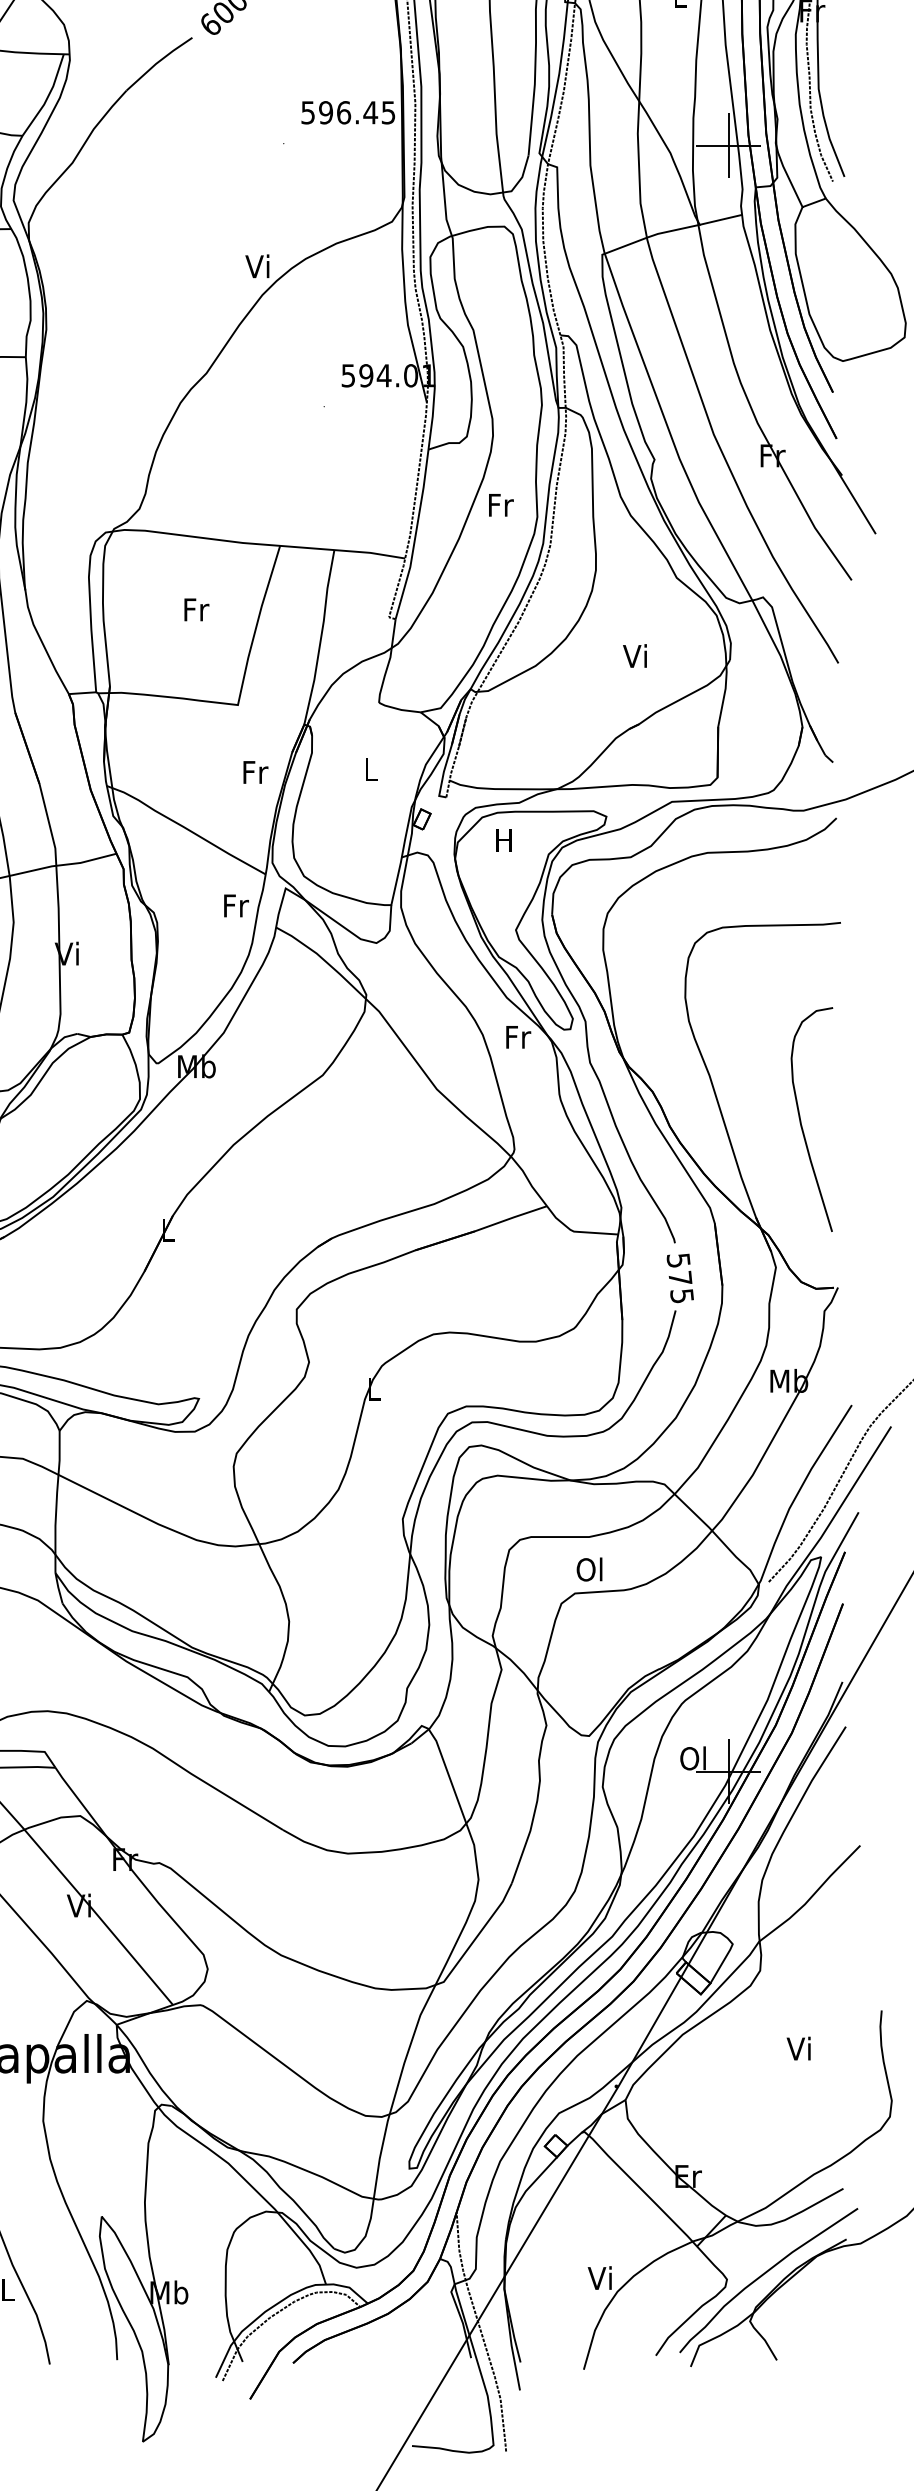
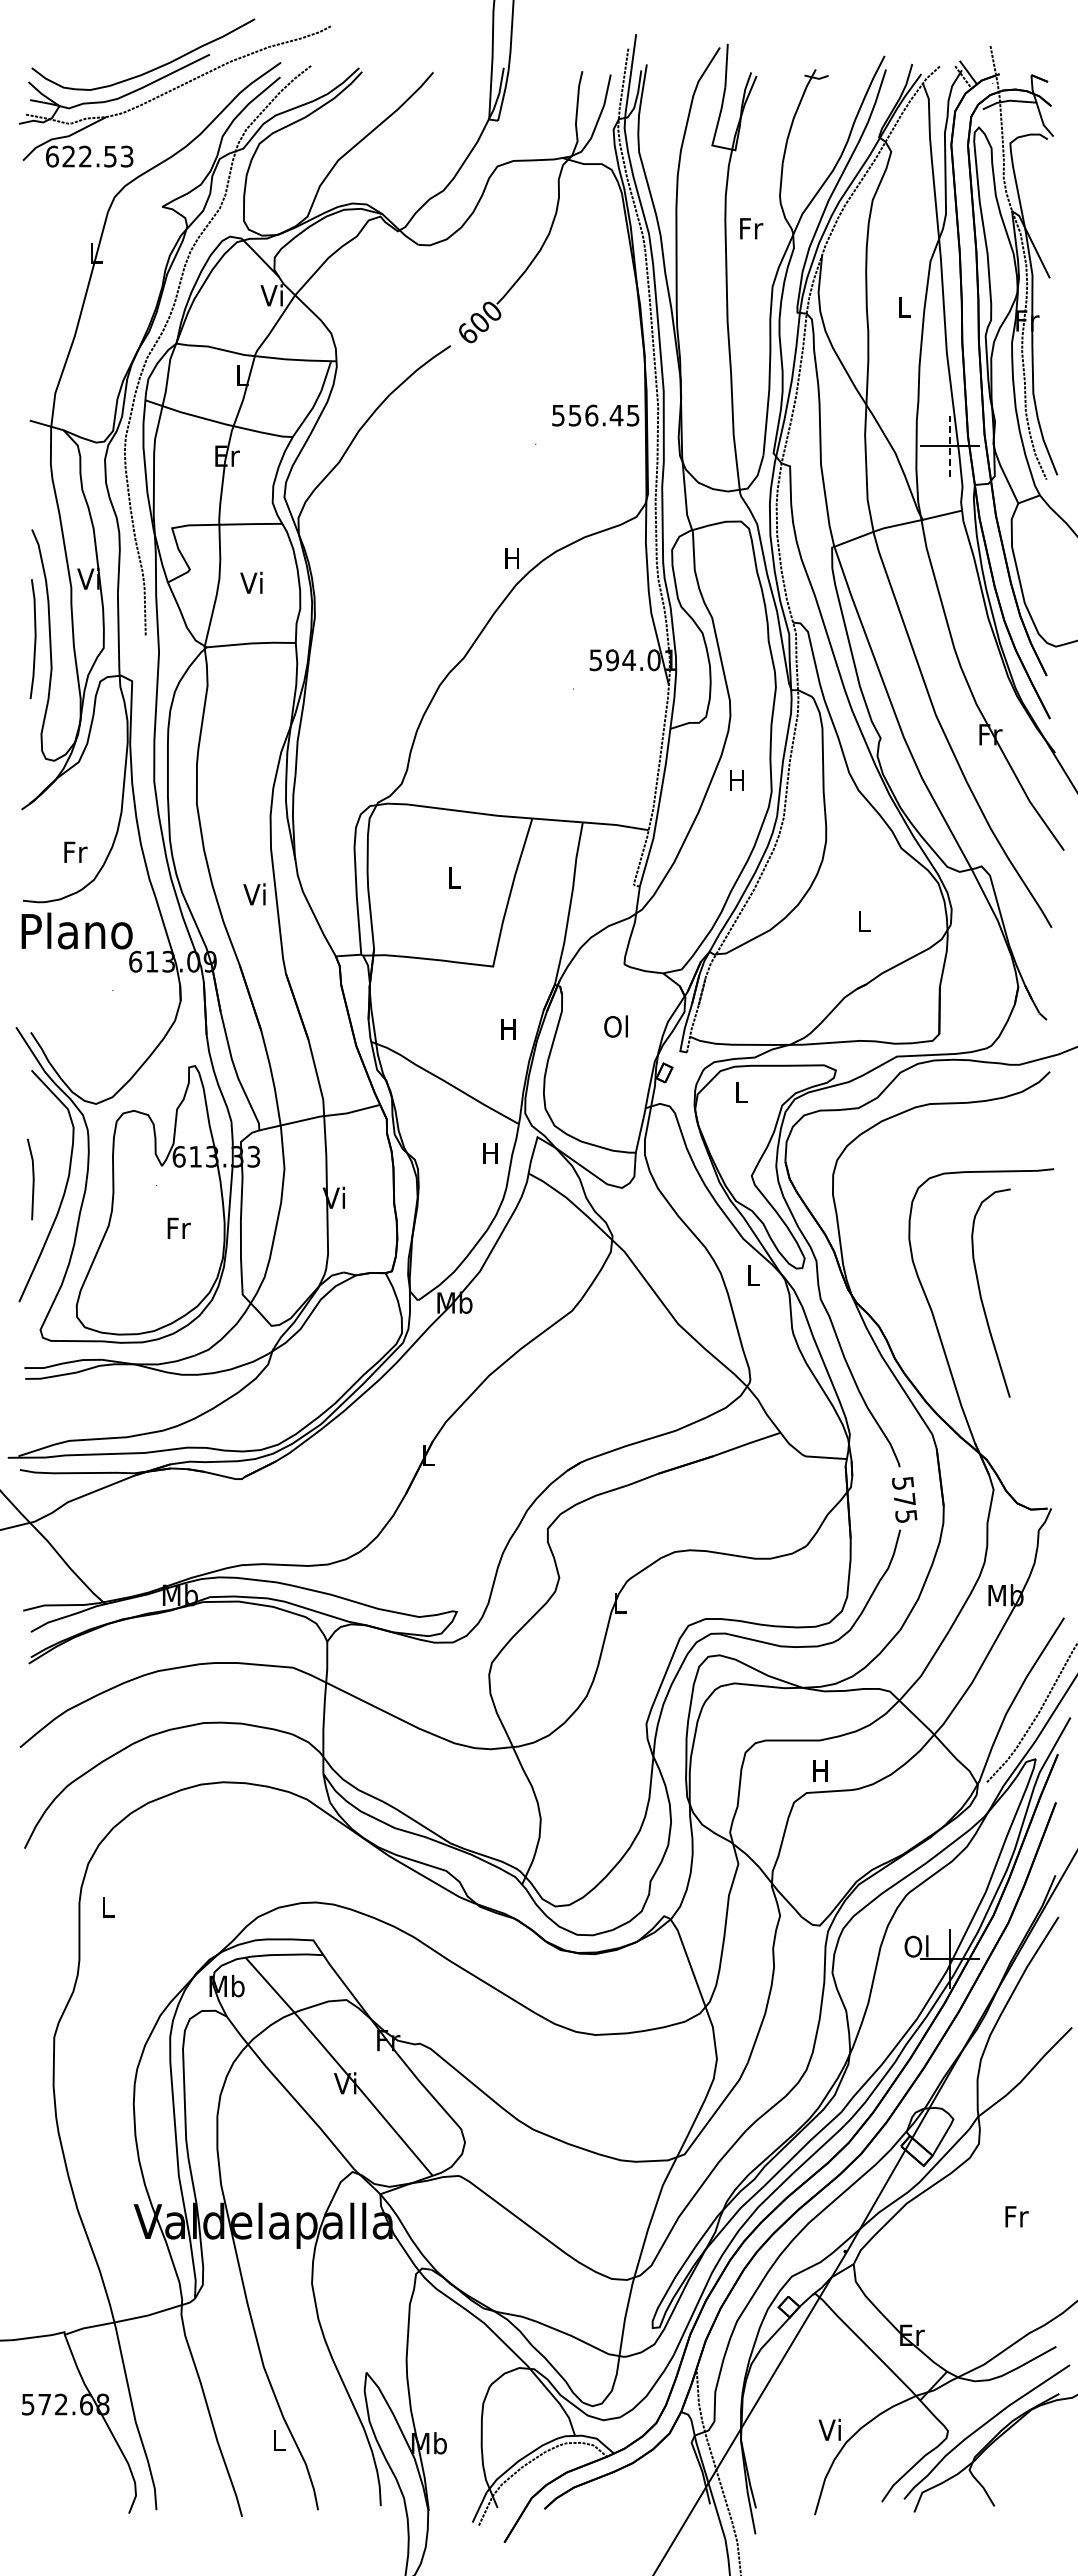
text: (325, 112) -> (574, 415), 596.45 -> 556.45
line: (728, 144) -> (949, 445), solid -> dashed
text: (257, 266) -> (511, 558), Vi -> H
text: (500, 505) -> (737, 780), Fr -> H
text: (196, 609) -> (454, 877), Fr -> L
text: (635, 655) -> (862, 920), Vi -> L
text: (369, 769) -> (615, 1026), L -> Ol
text: (255, 771) -> (509, 1028), Fr -> H
text: (503, 840) -> (740, 1092), H -> L
text: (236, 904) -> (491, 1152), Fr -> H
text: (517, 1037) -> (753, 1275), Fr -> L
curve: (801, 1121) -> (981, 1294), moved
text: (589, 1569) -> (820, 1770), Ol -> H
text: (799, 2048) -> (1015, 2216), Vi -> Fr

